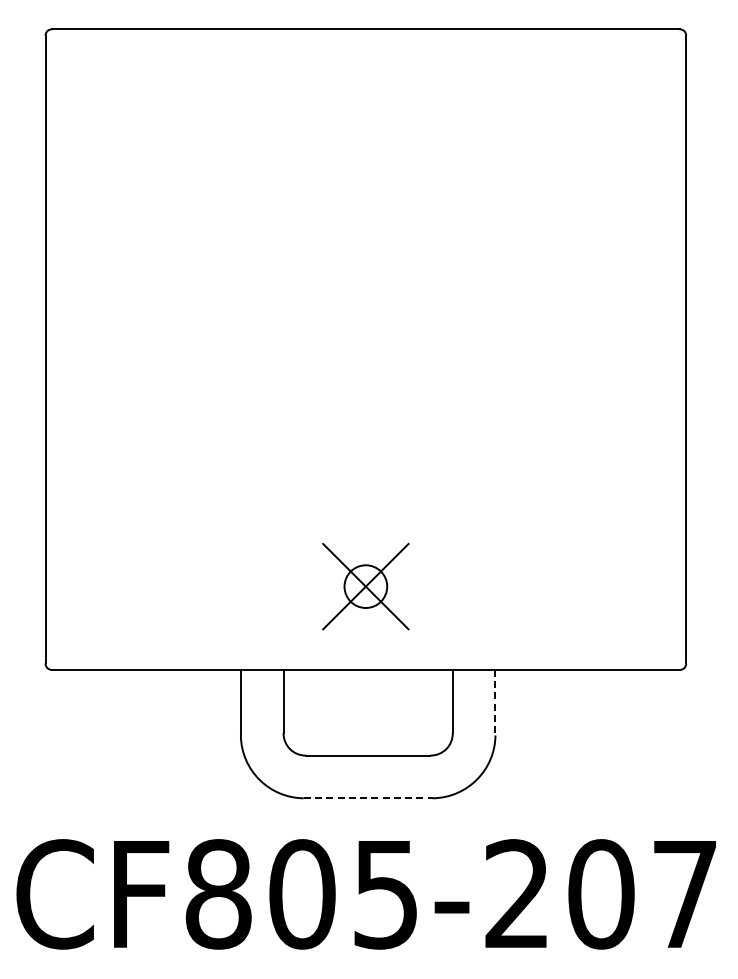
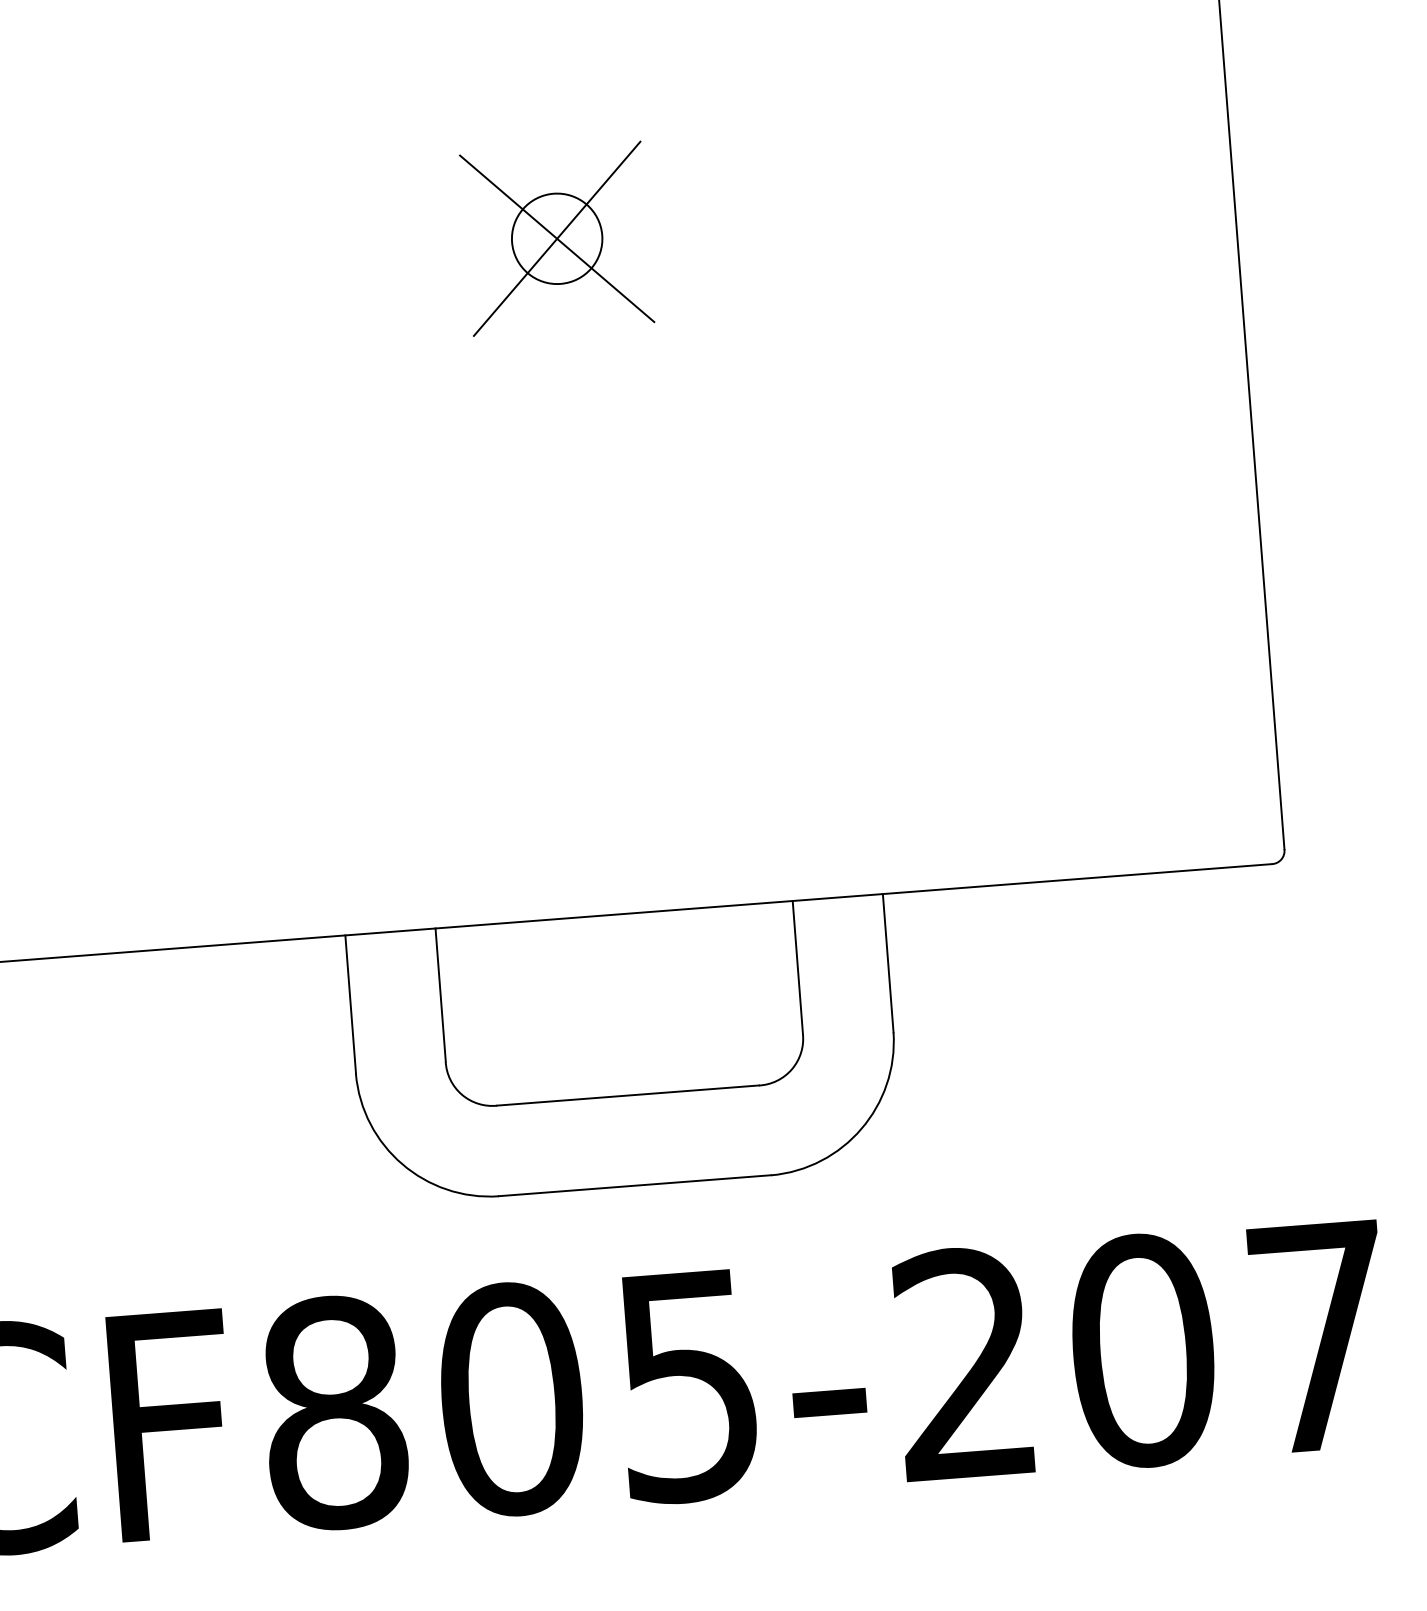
part: (365, 586) -> (556, 238), moved
line: (495, 702) -> (888, 962), dashed -> solid
line: (368, 798) -> (635, 1186), dashed -> solid

